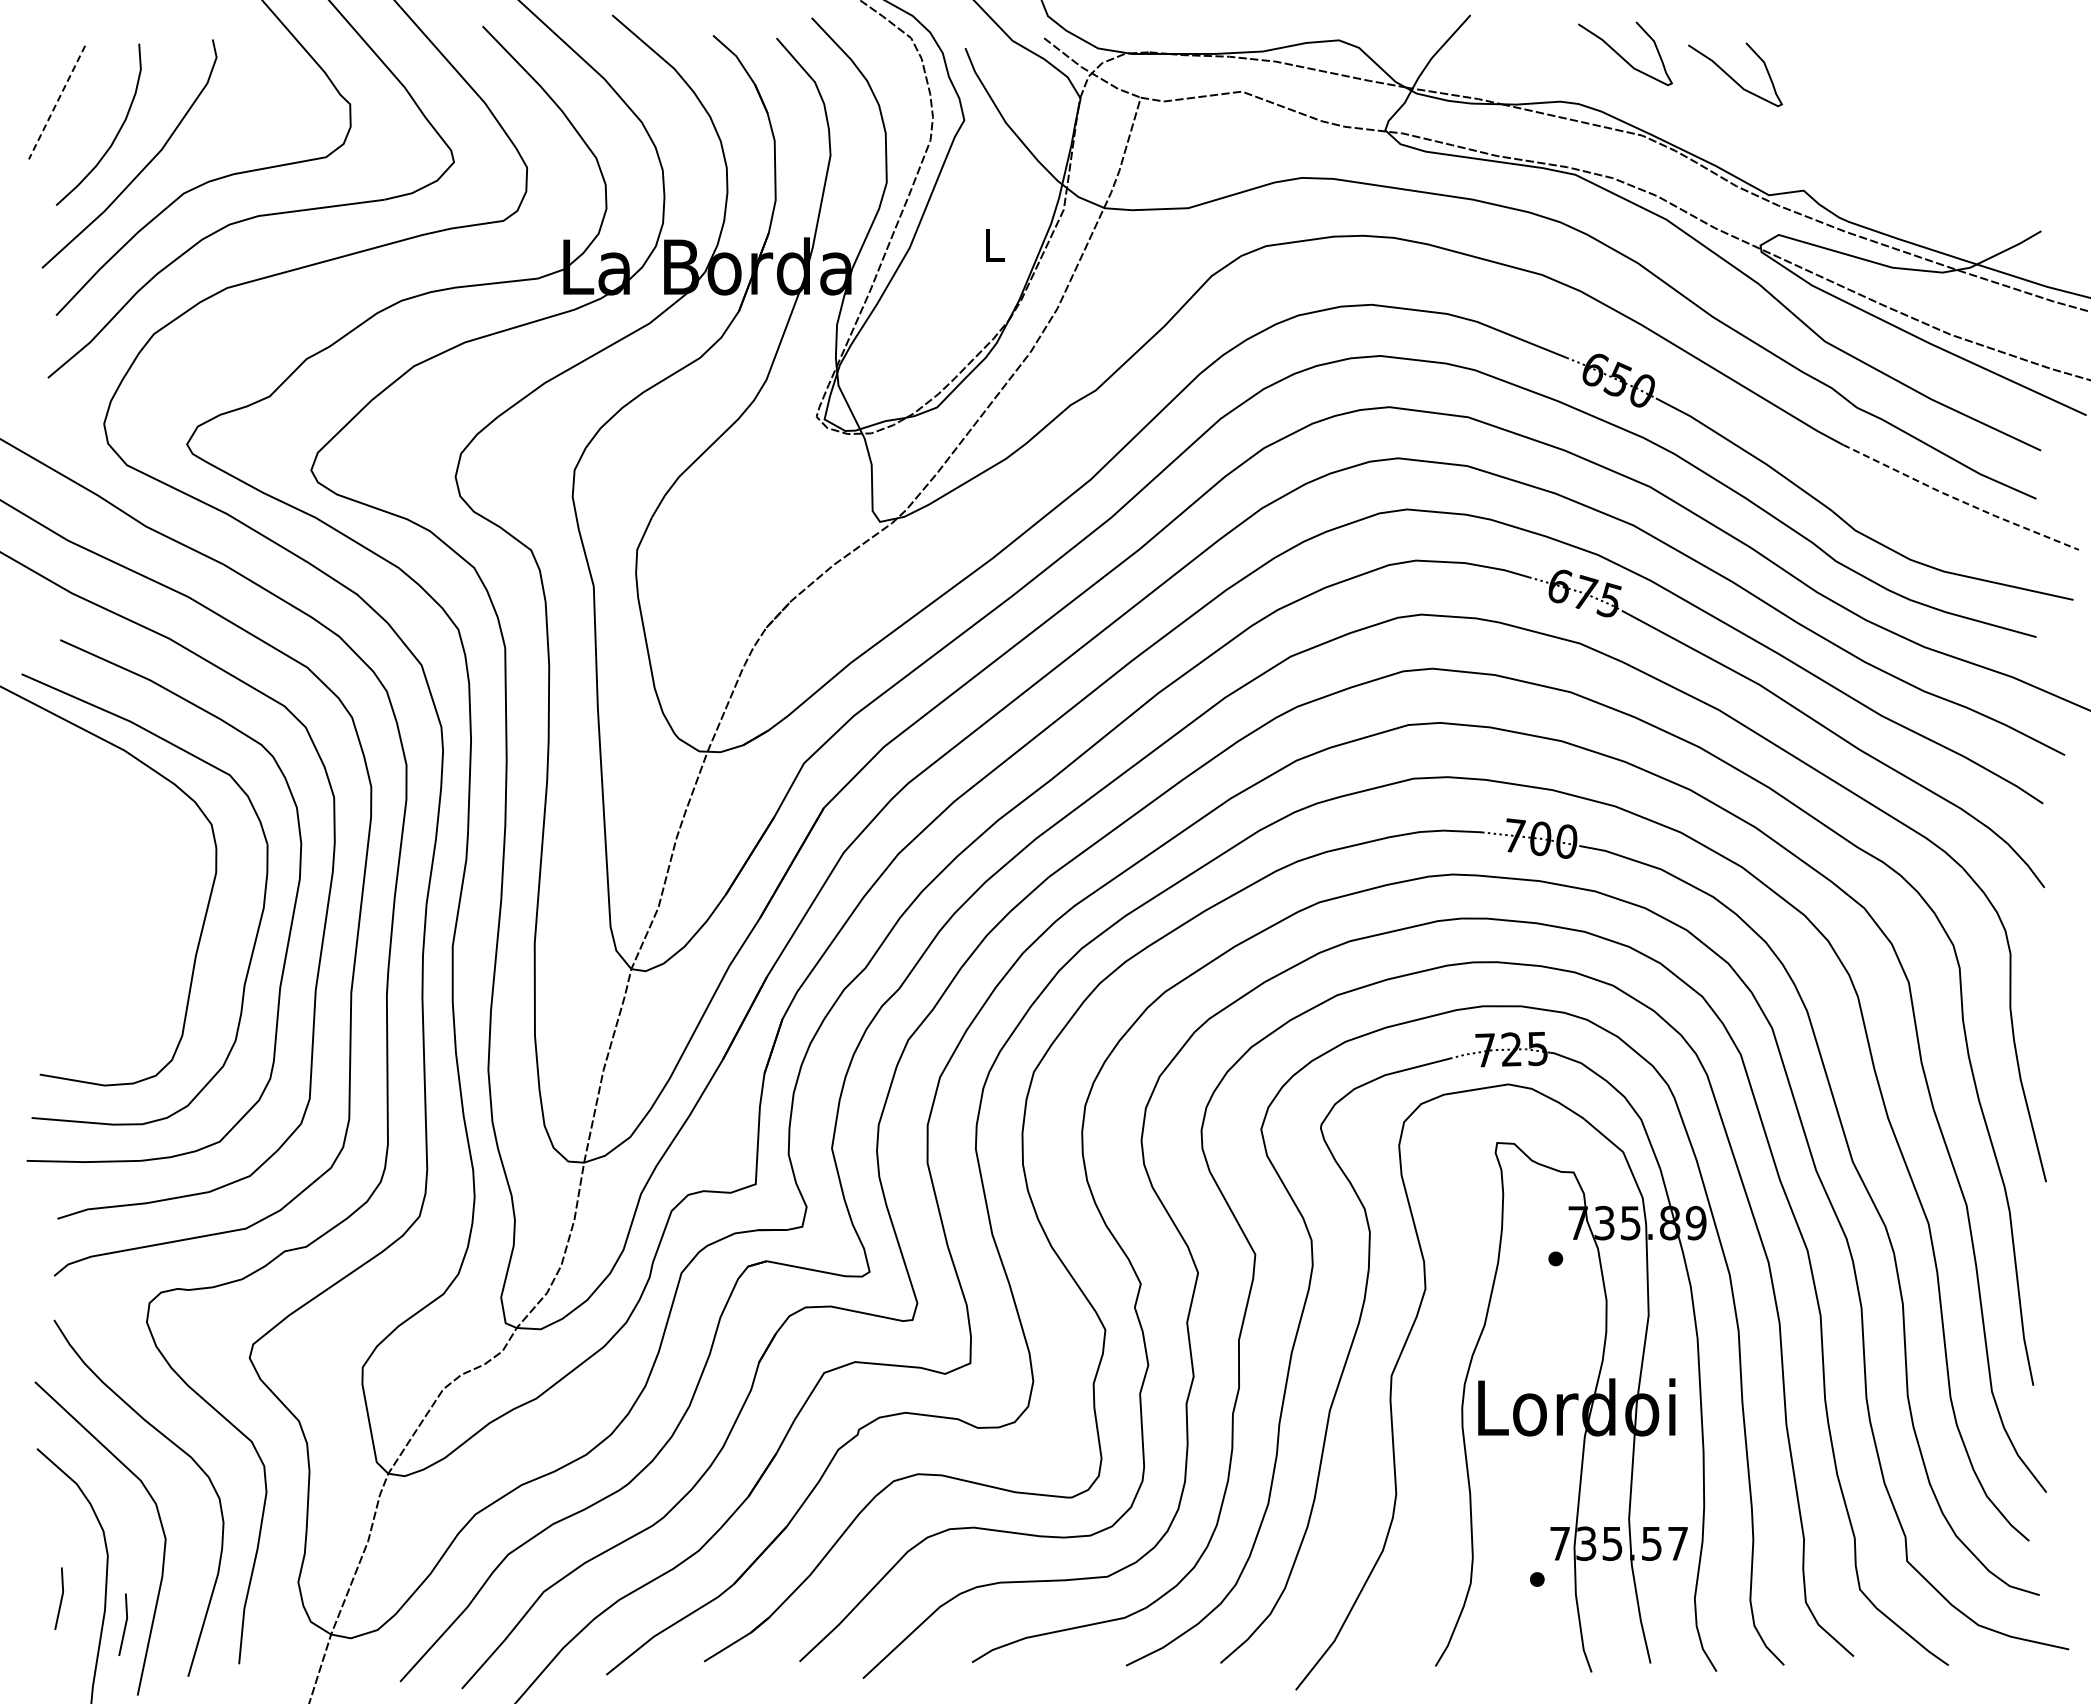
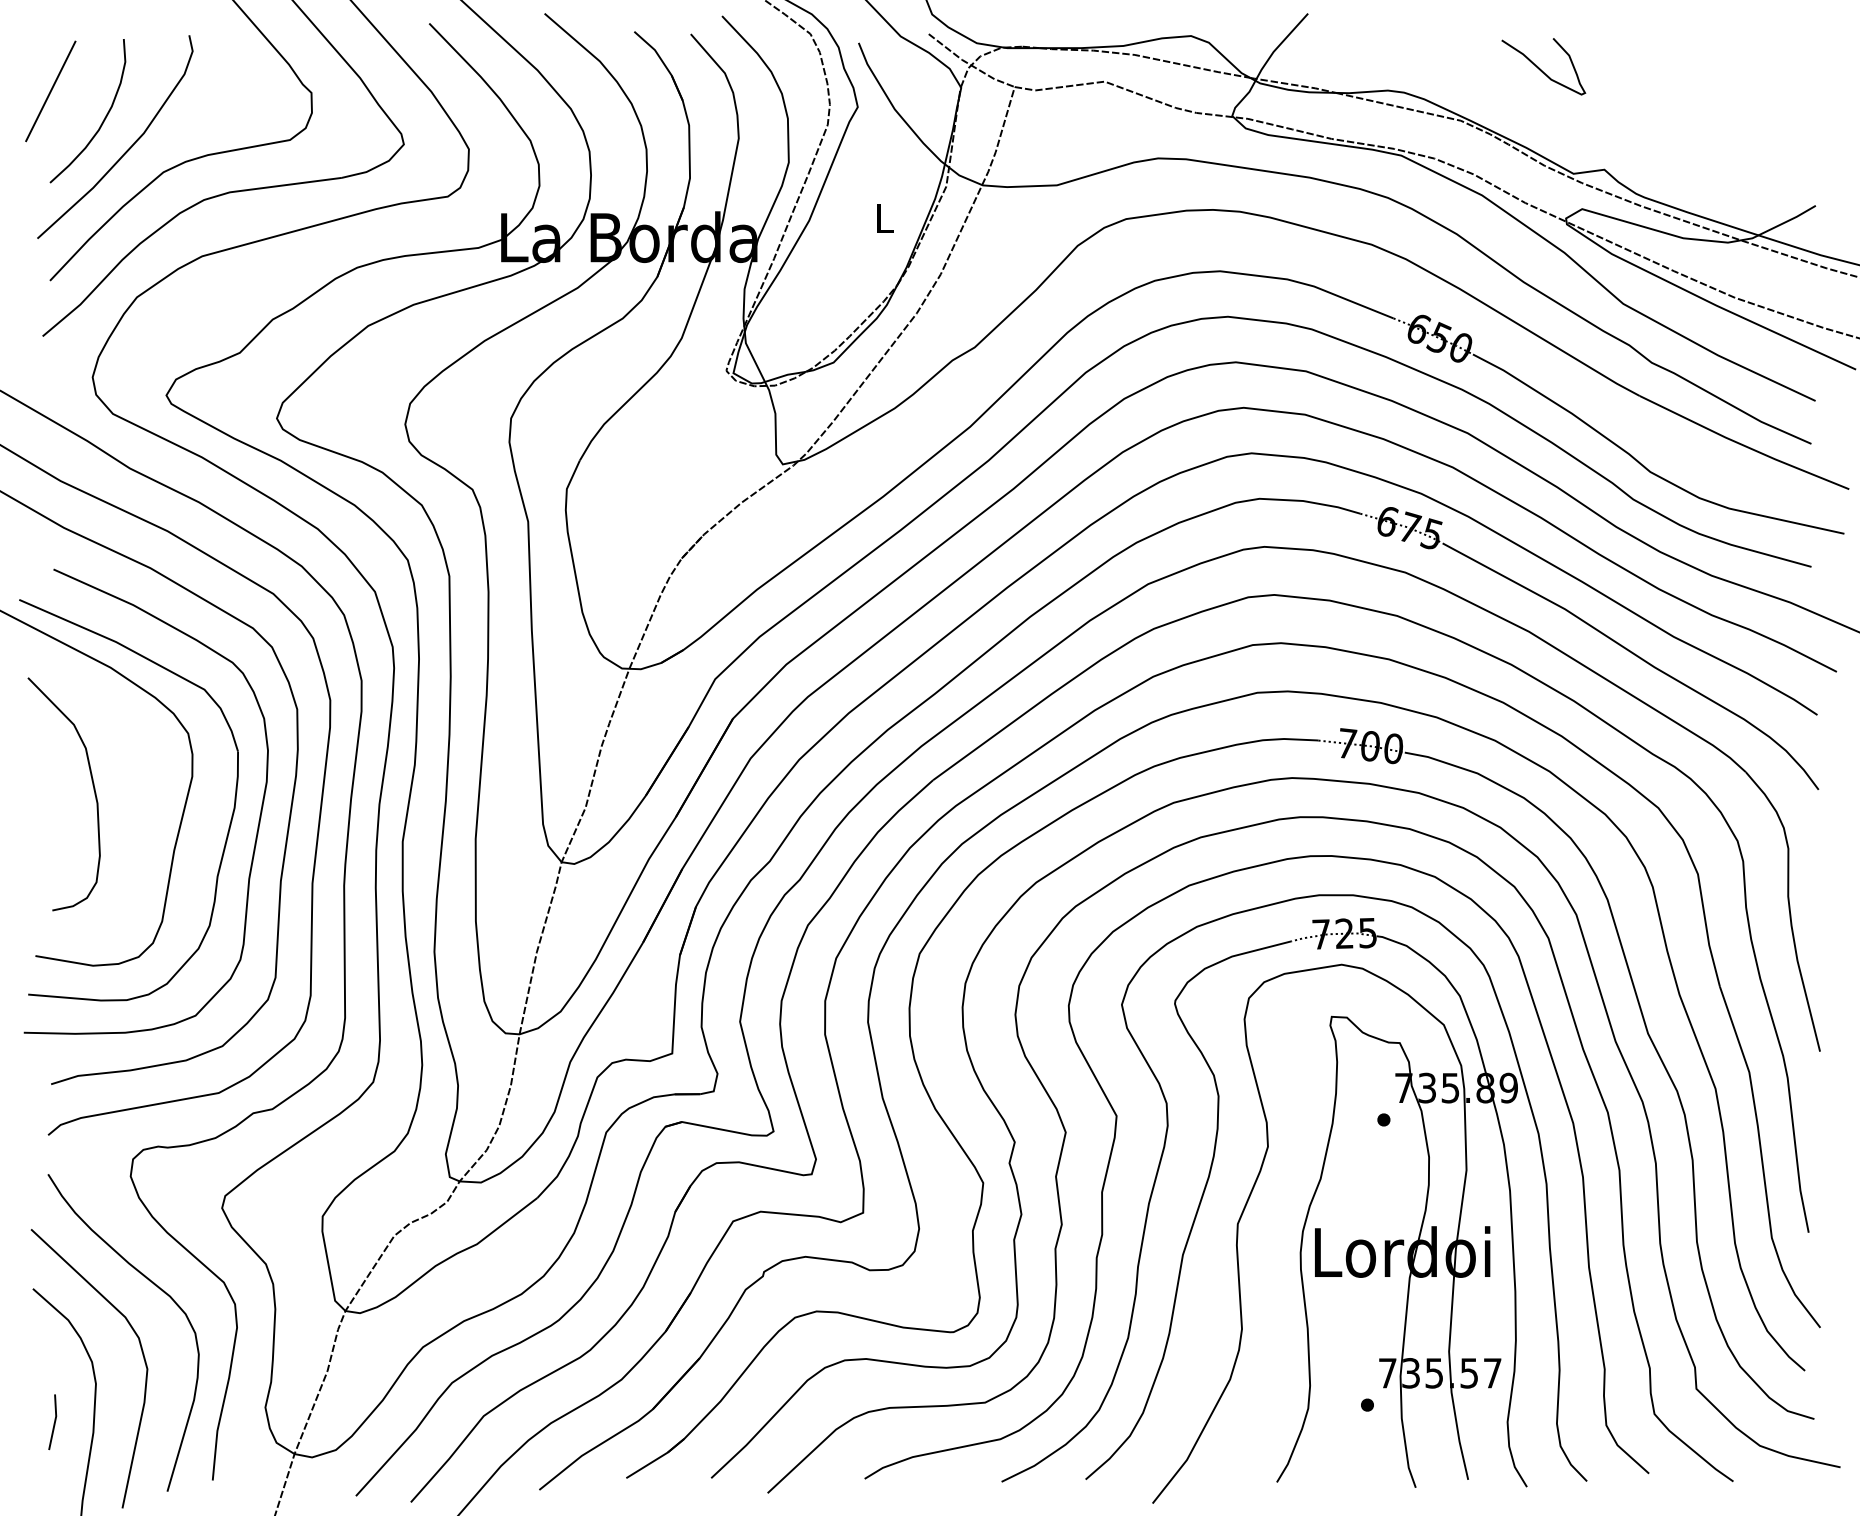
curve: (1622, 56) -> (1443, 50), removed
line: (56, 103) -> (50, 92), dashed -> solid
line: (1959, 500) -> (1743, 445), dashed -> solid
curve: (104, 884) -> (92, 786), added
line: (124, 1624) -> (110, 1445), removed

